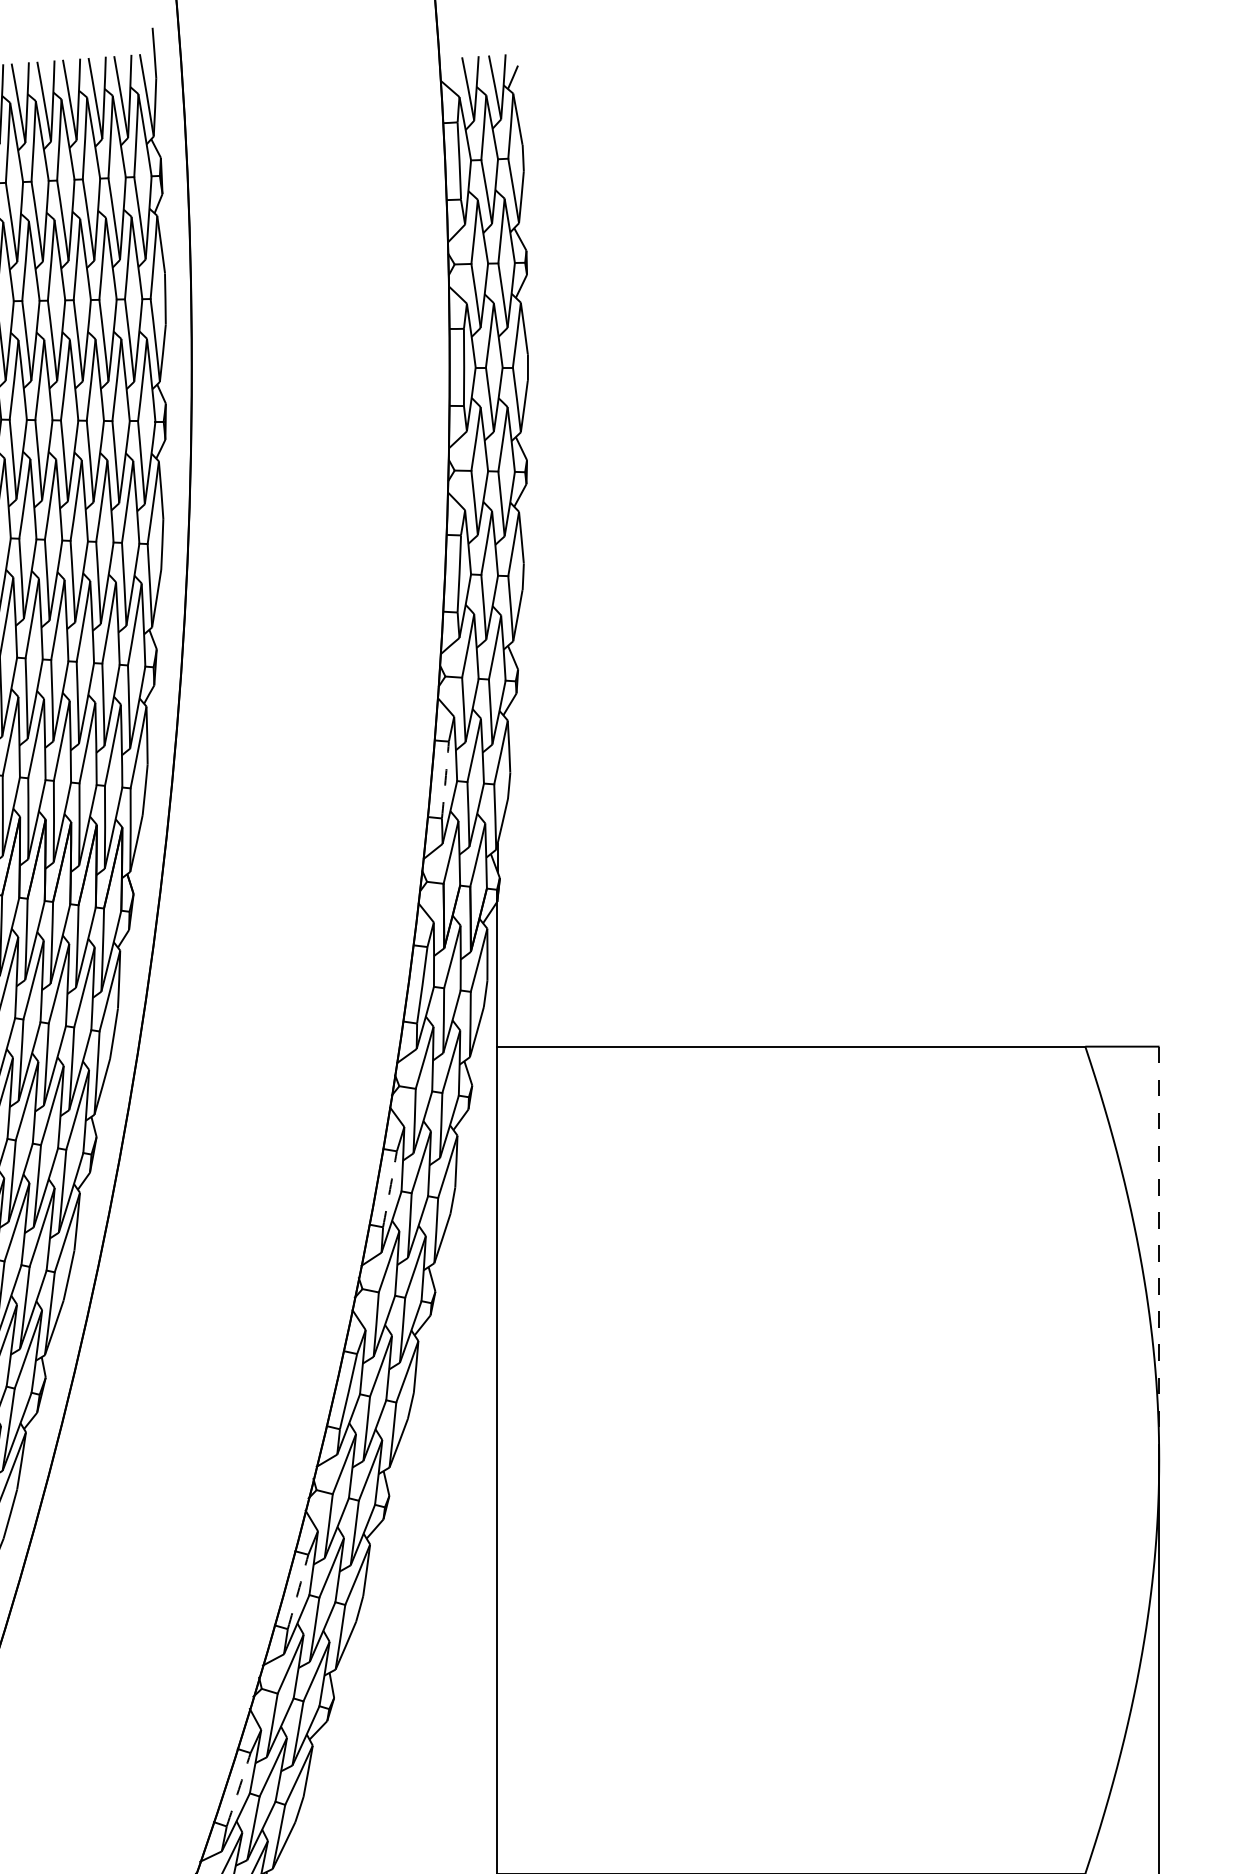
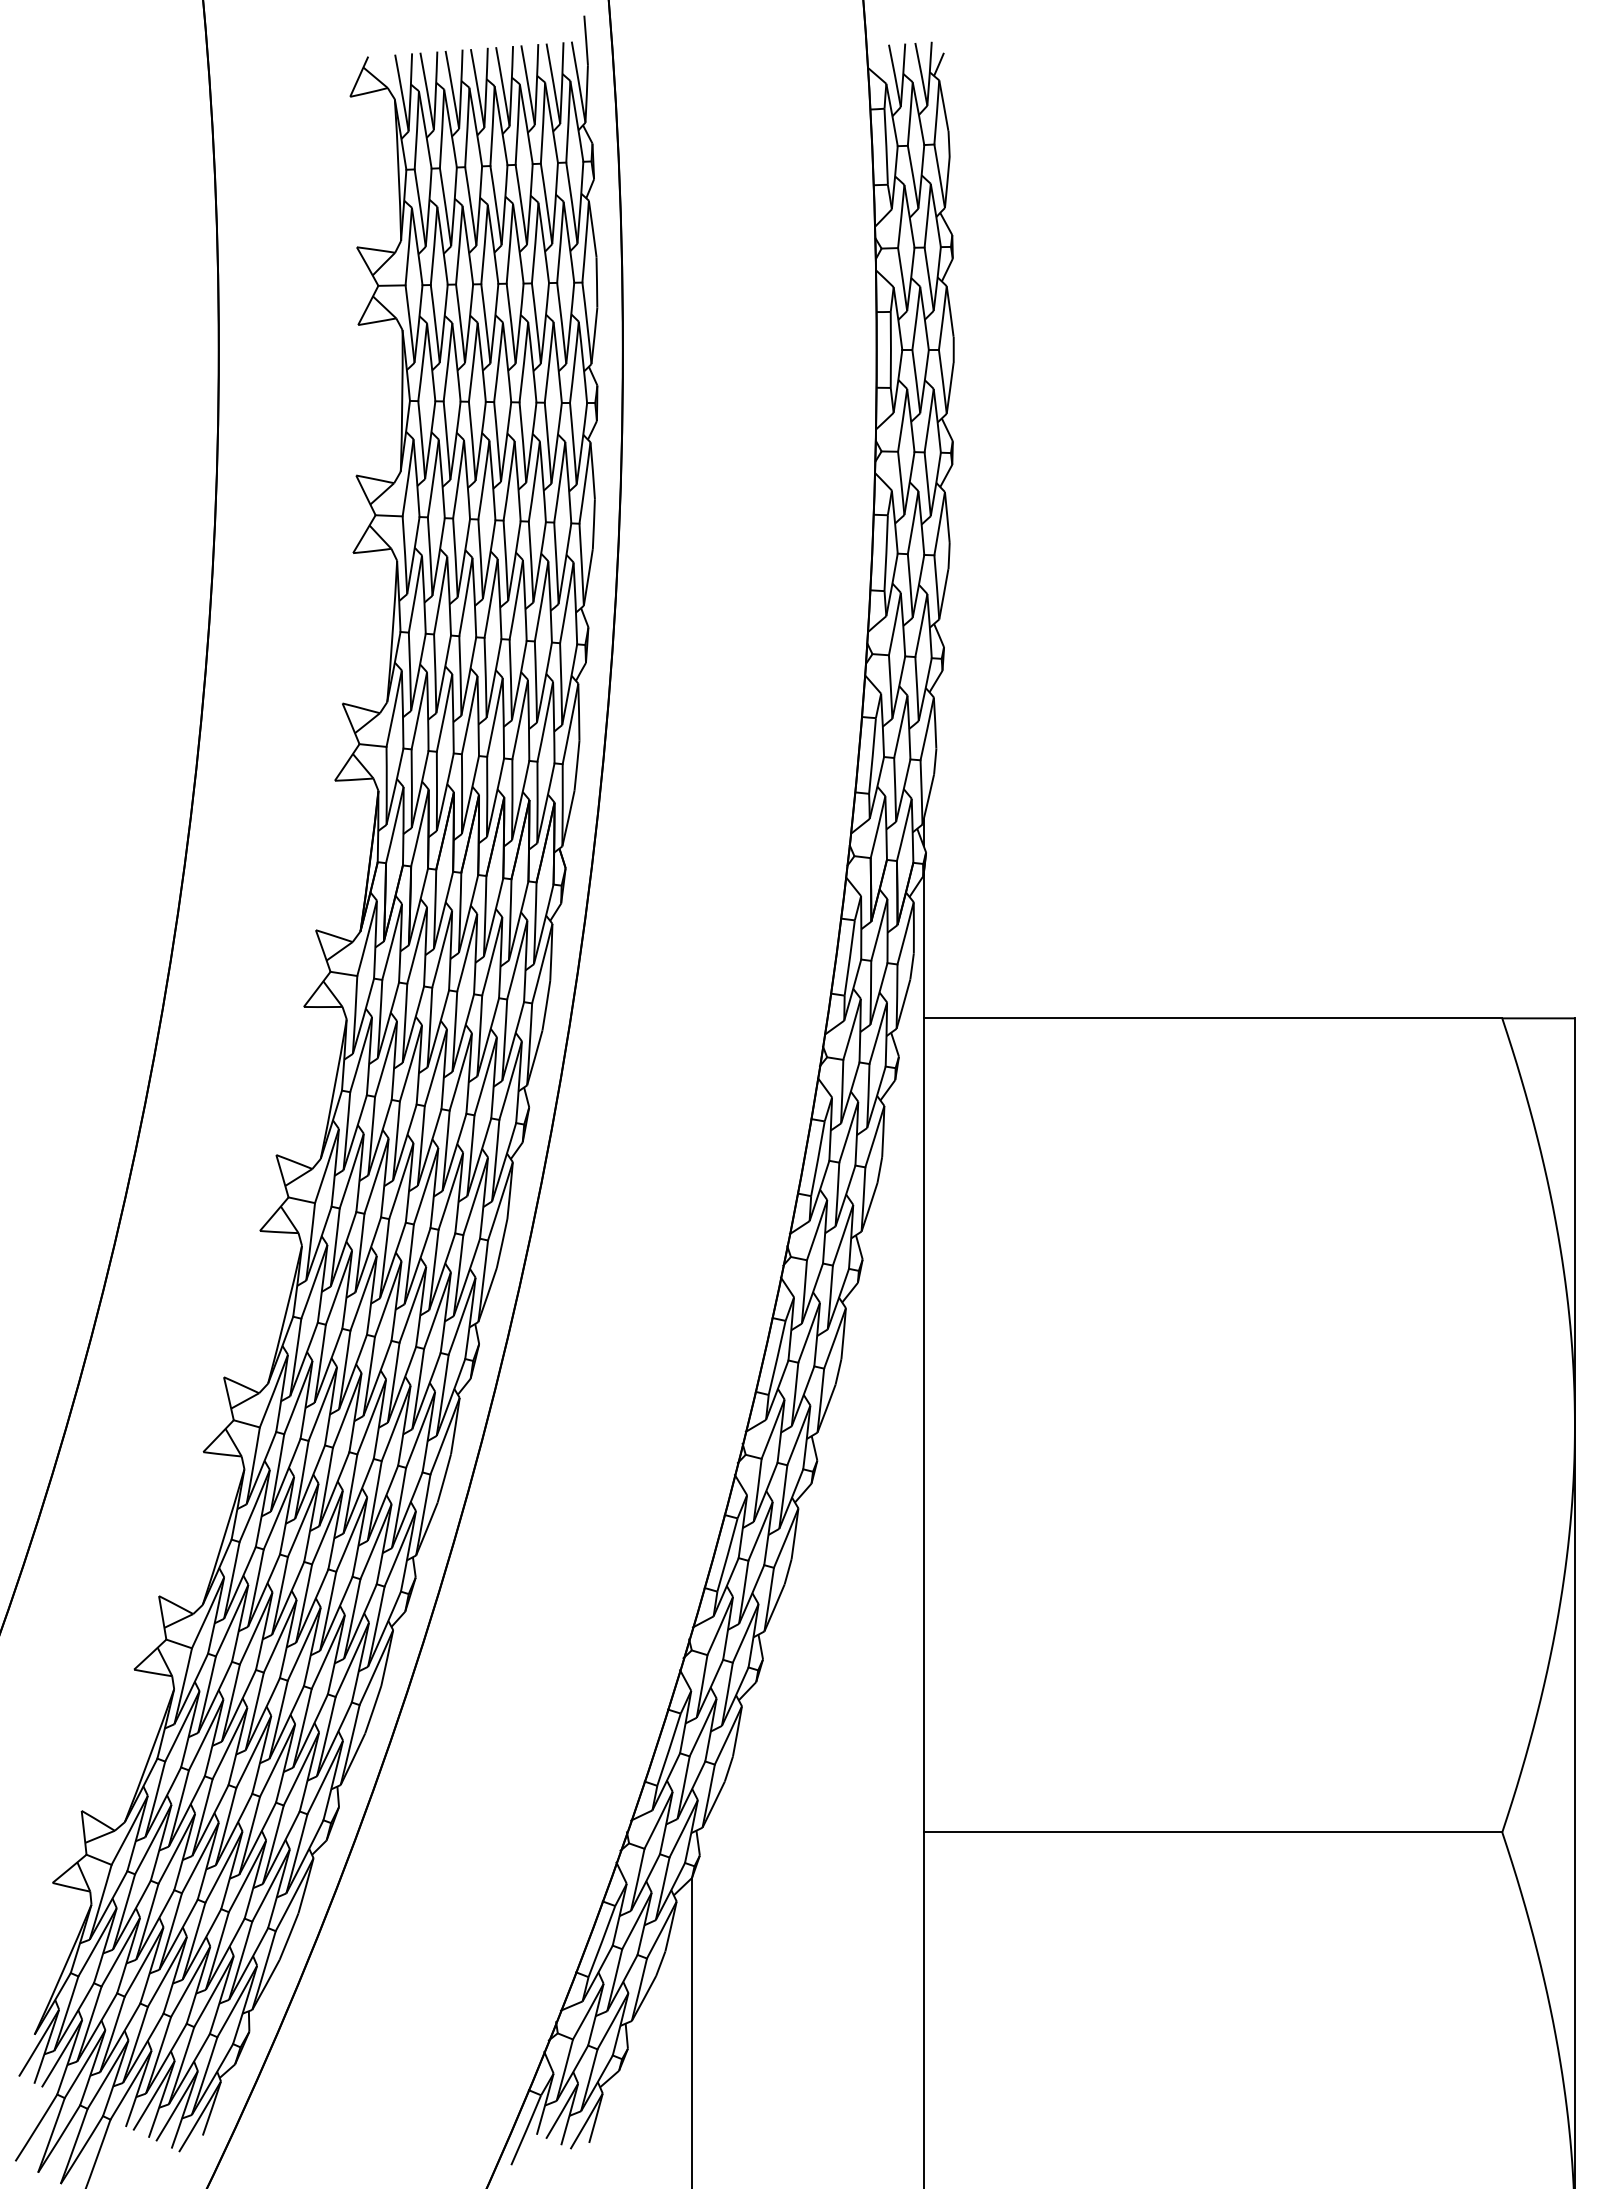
arc: (445, 780) -> (872, 756), dashed -> solid
arc: (390, 1189) -> (818, 1158), dashed -> solid
line: (1158, 1253) -> (1574, 1221), dashed -> solid
arc: (298, 1592) -> (727, 1555), dashed -> solid
arc: (239, 1789) -> (669, 1749), dashed -> solid

